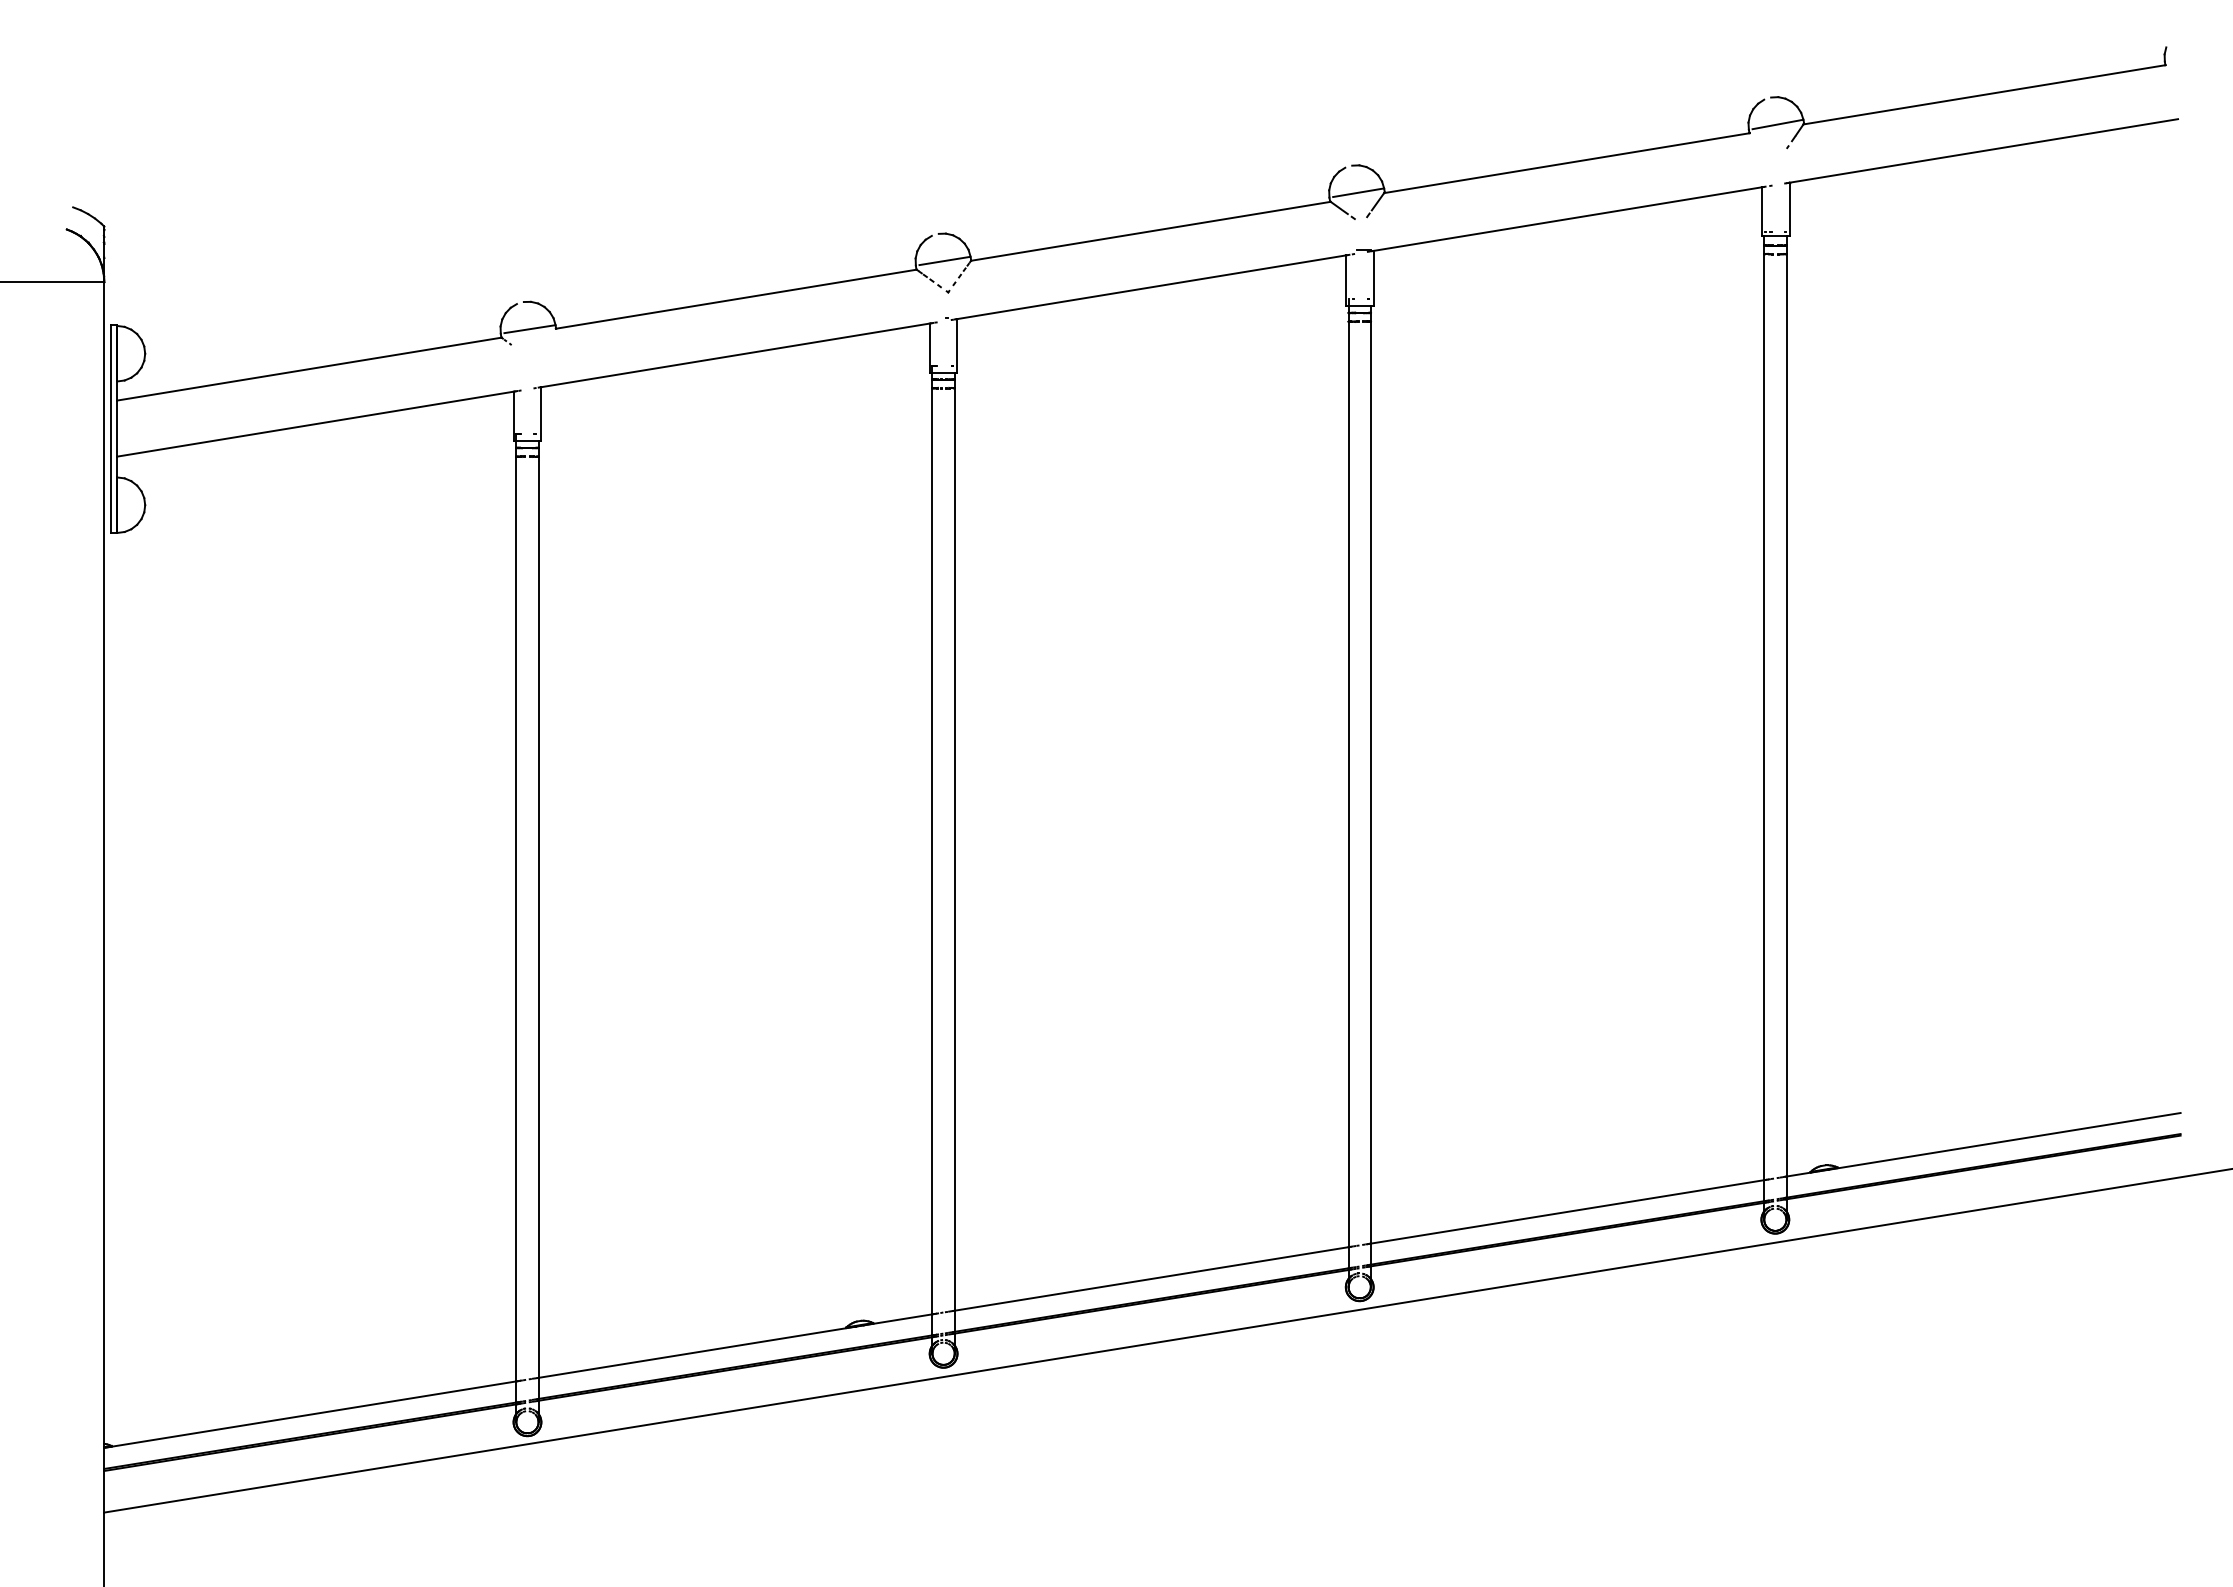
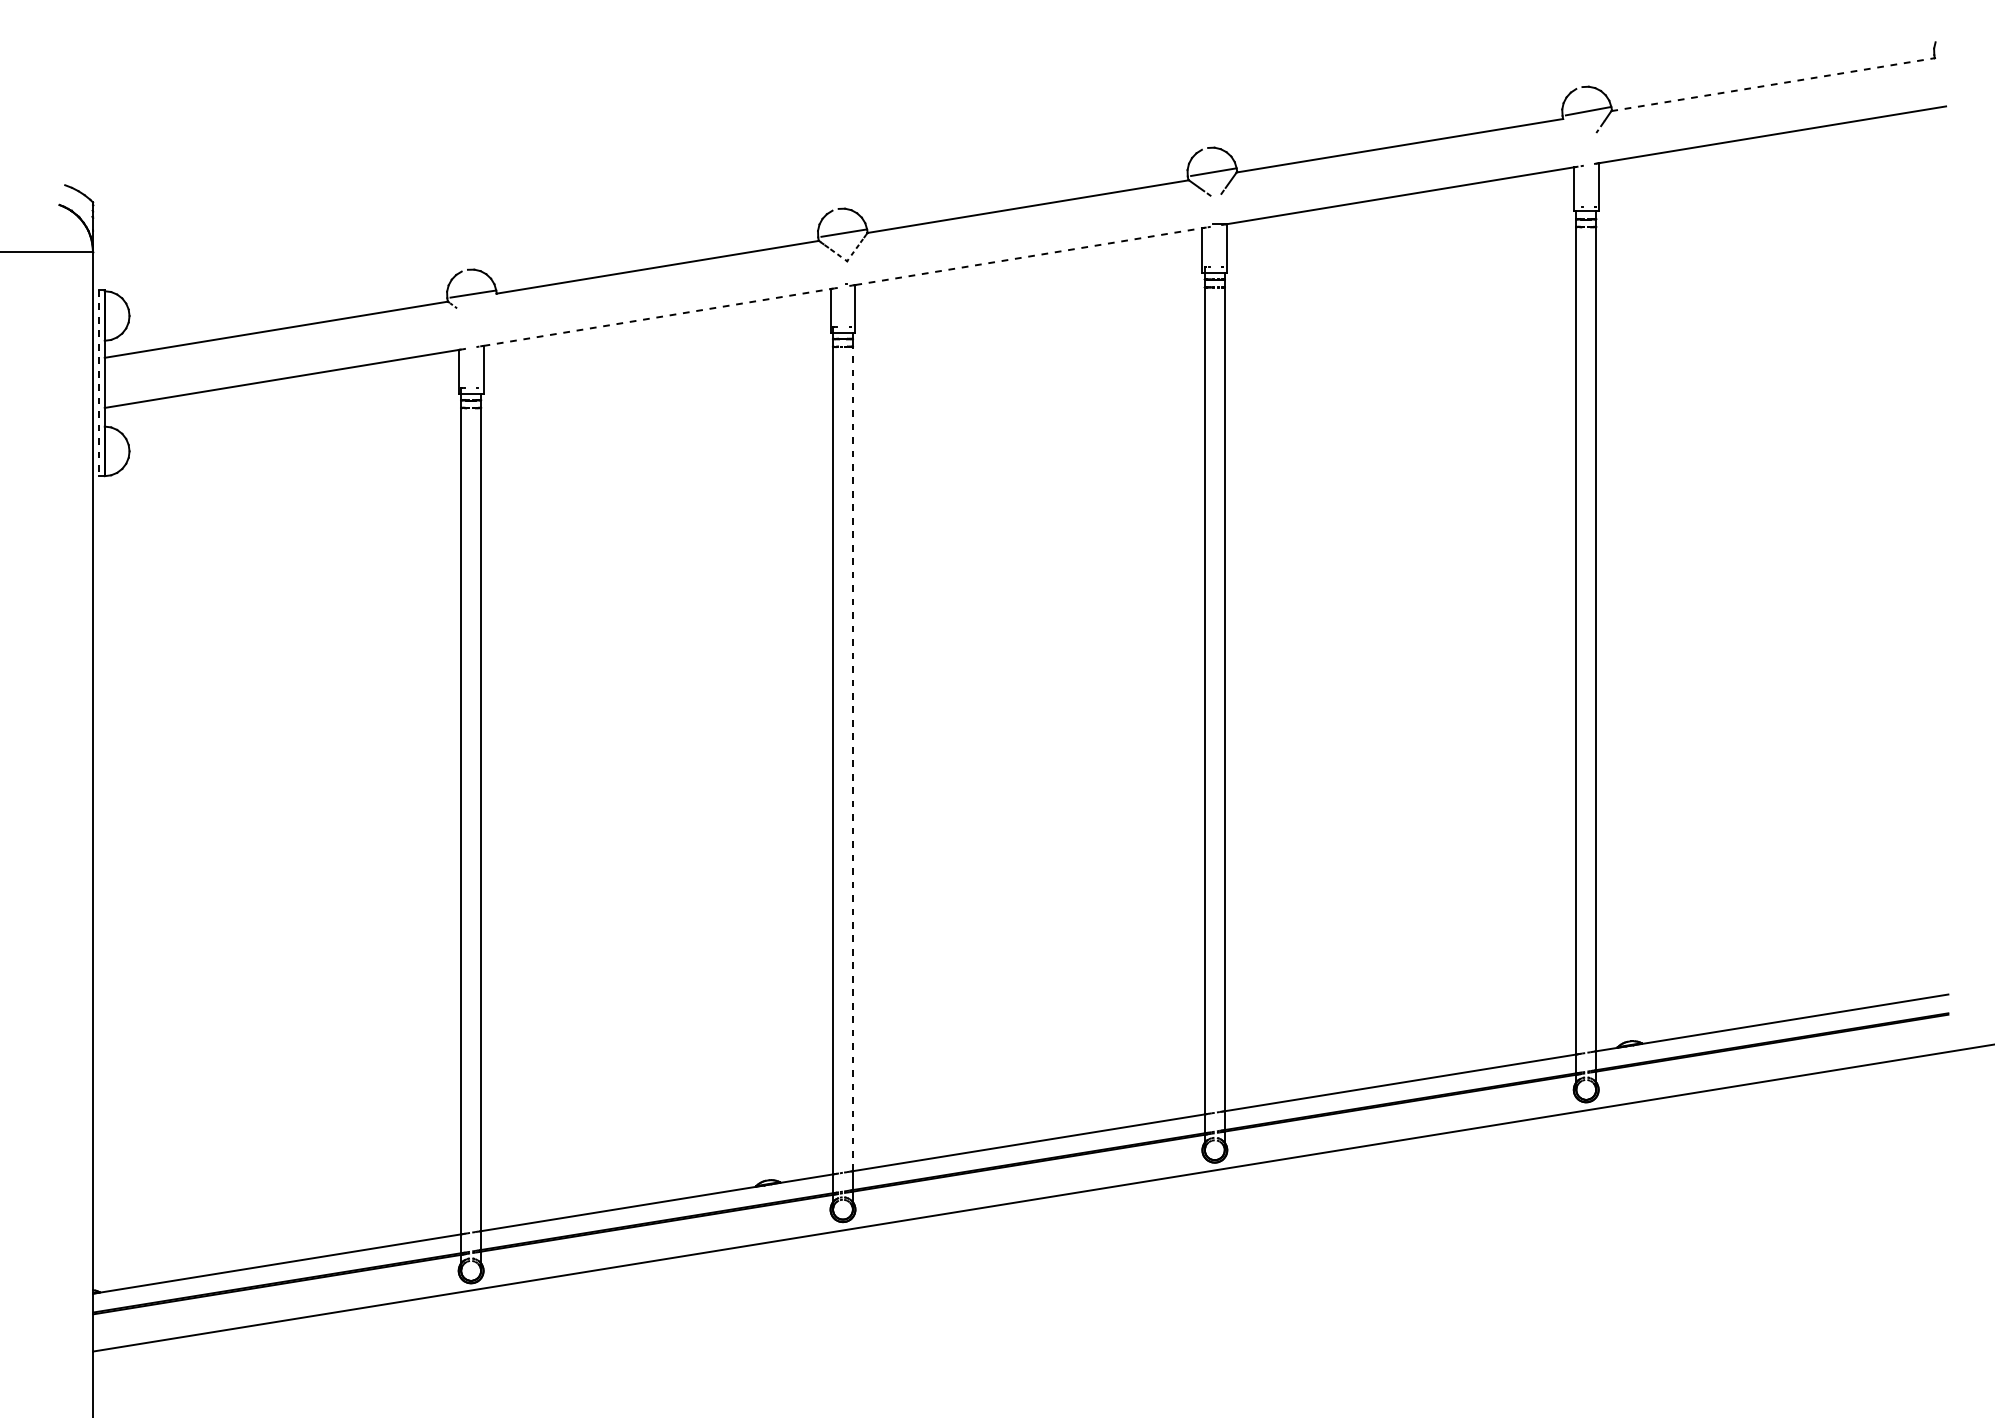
line: (1984, 94) -> (1773, 84), solid -> dashed
line: (1151, 287) -> (1028, 256), solid -> dashed
line: (735, 355) -> (657, 317), solid -> dashed
line: (110, 429) -> (98, 383), solid -> dashed
line: (954, 848) -> (852, 758), solid -> dashed

